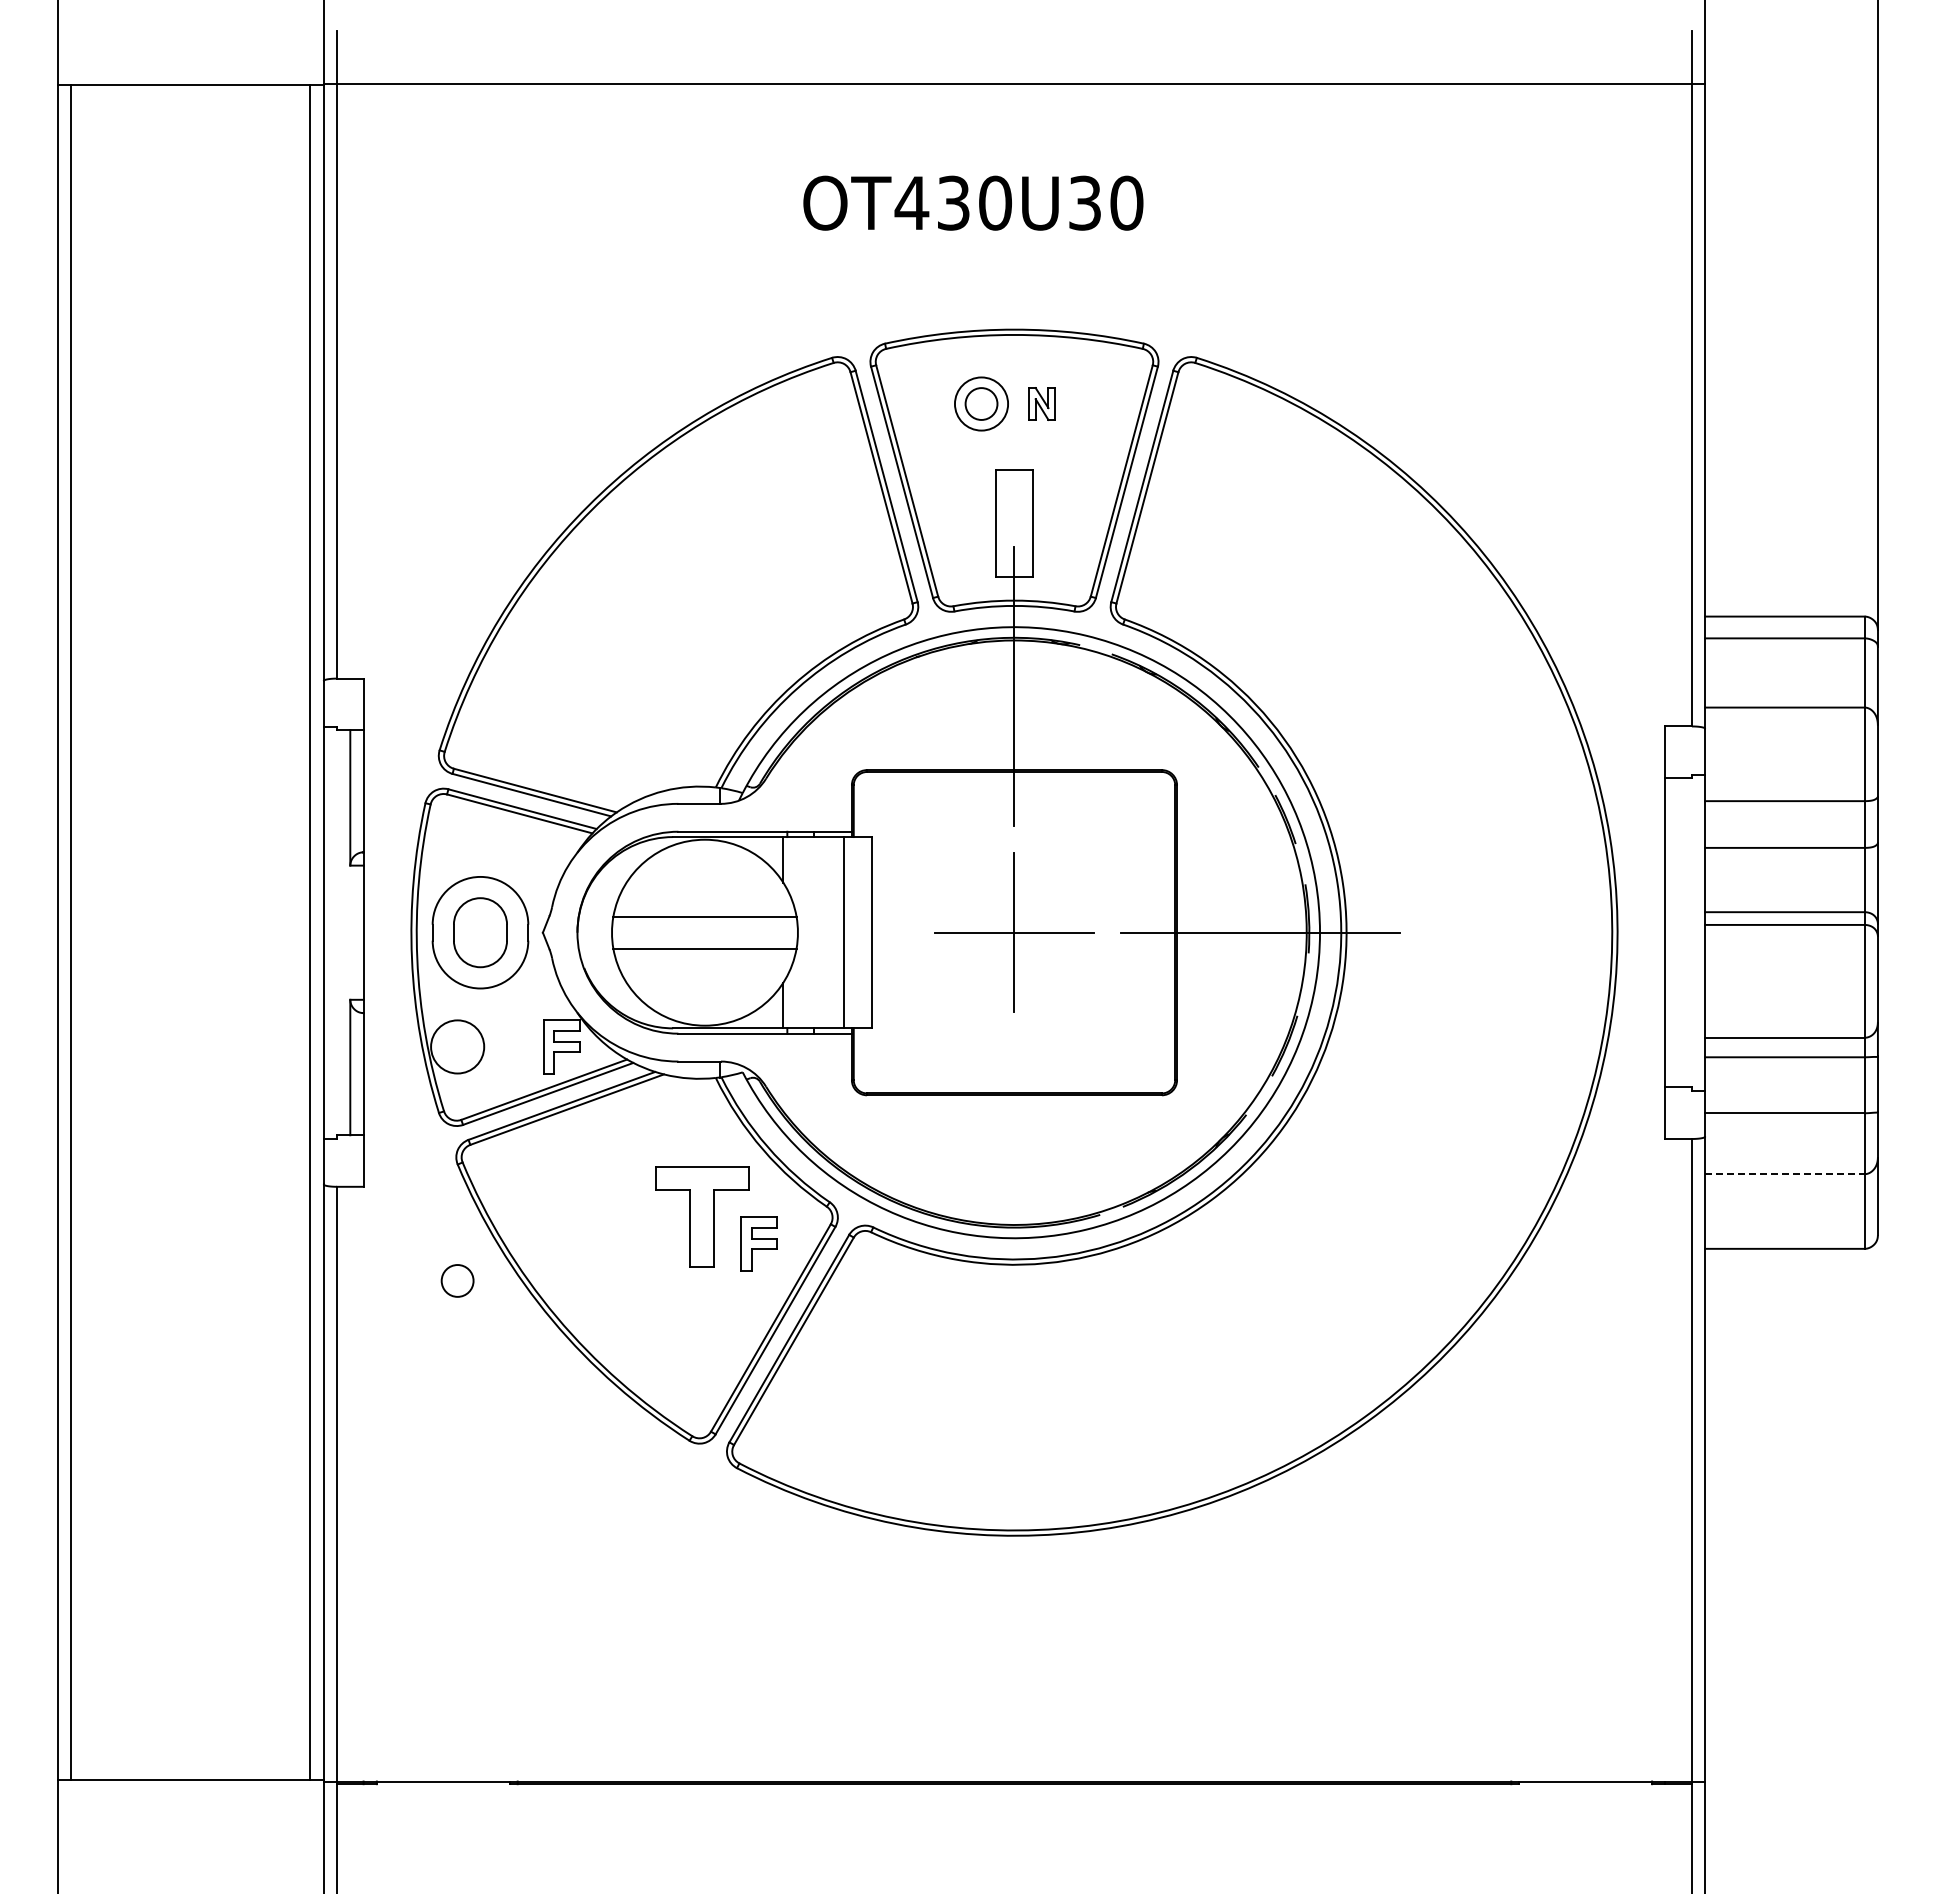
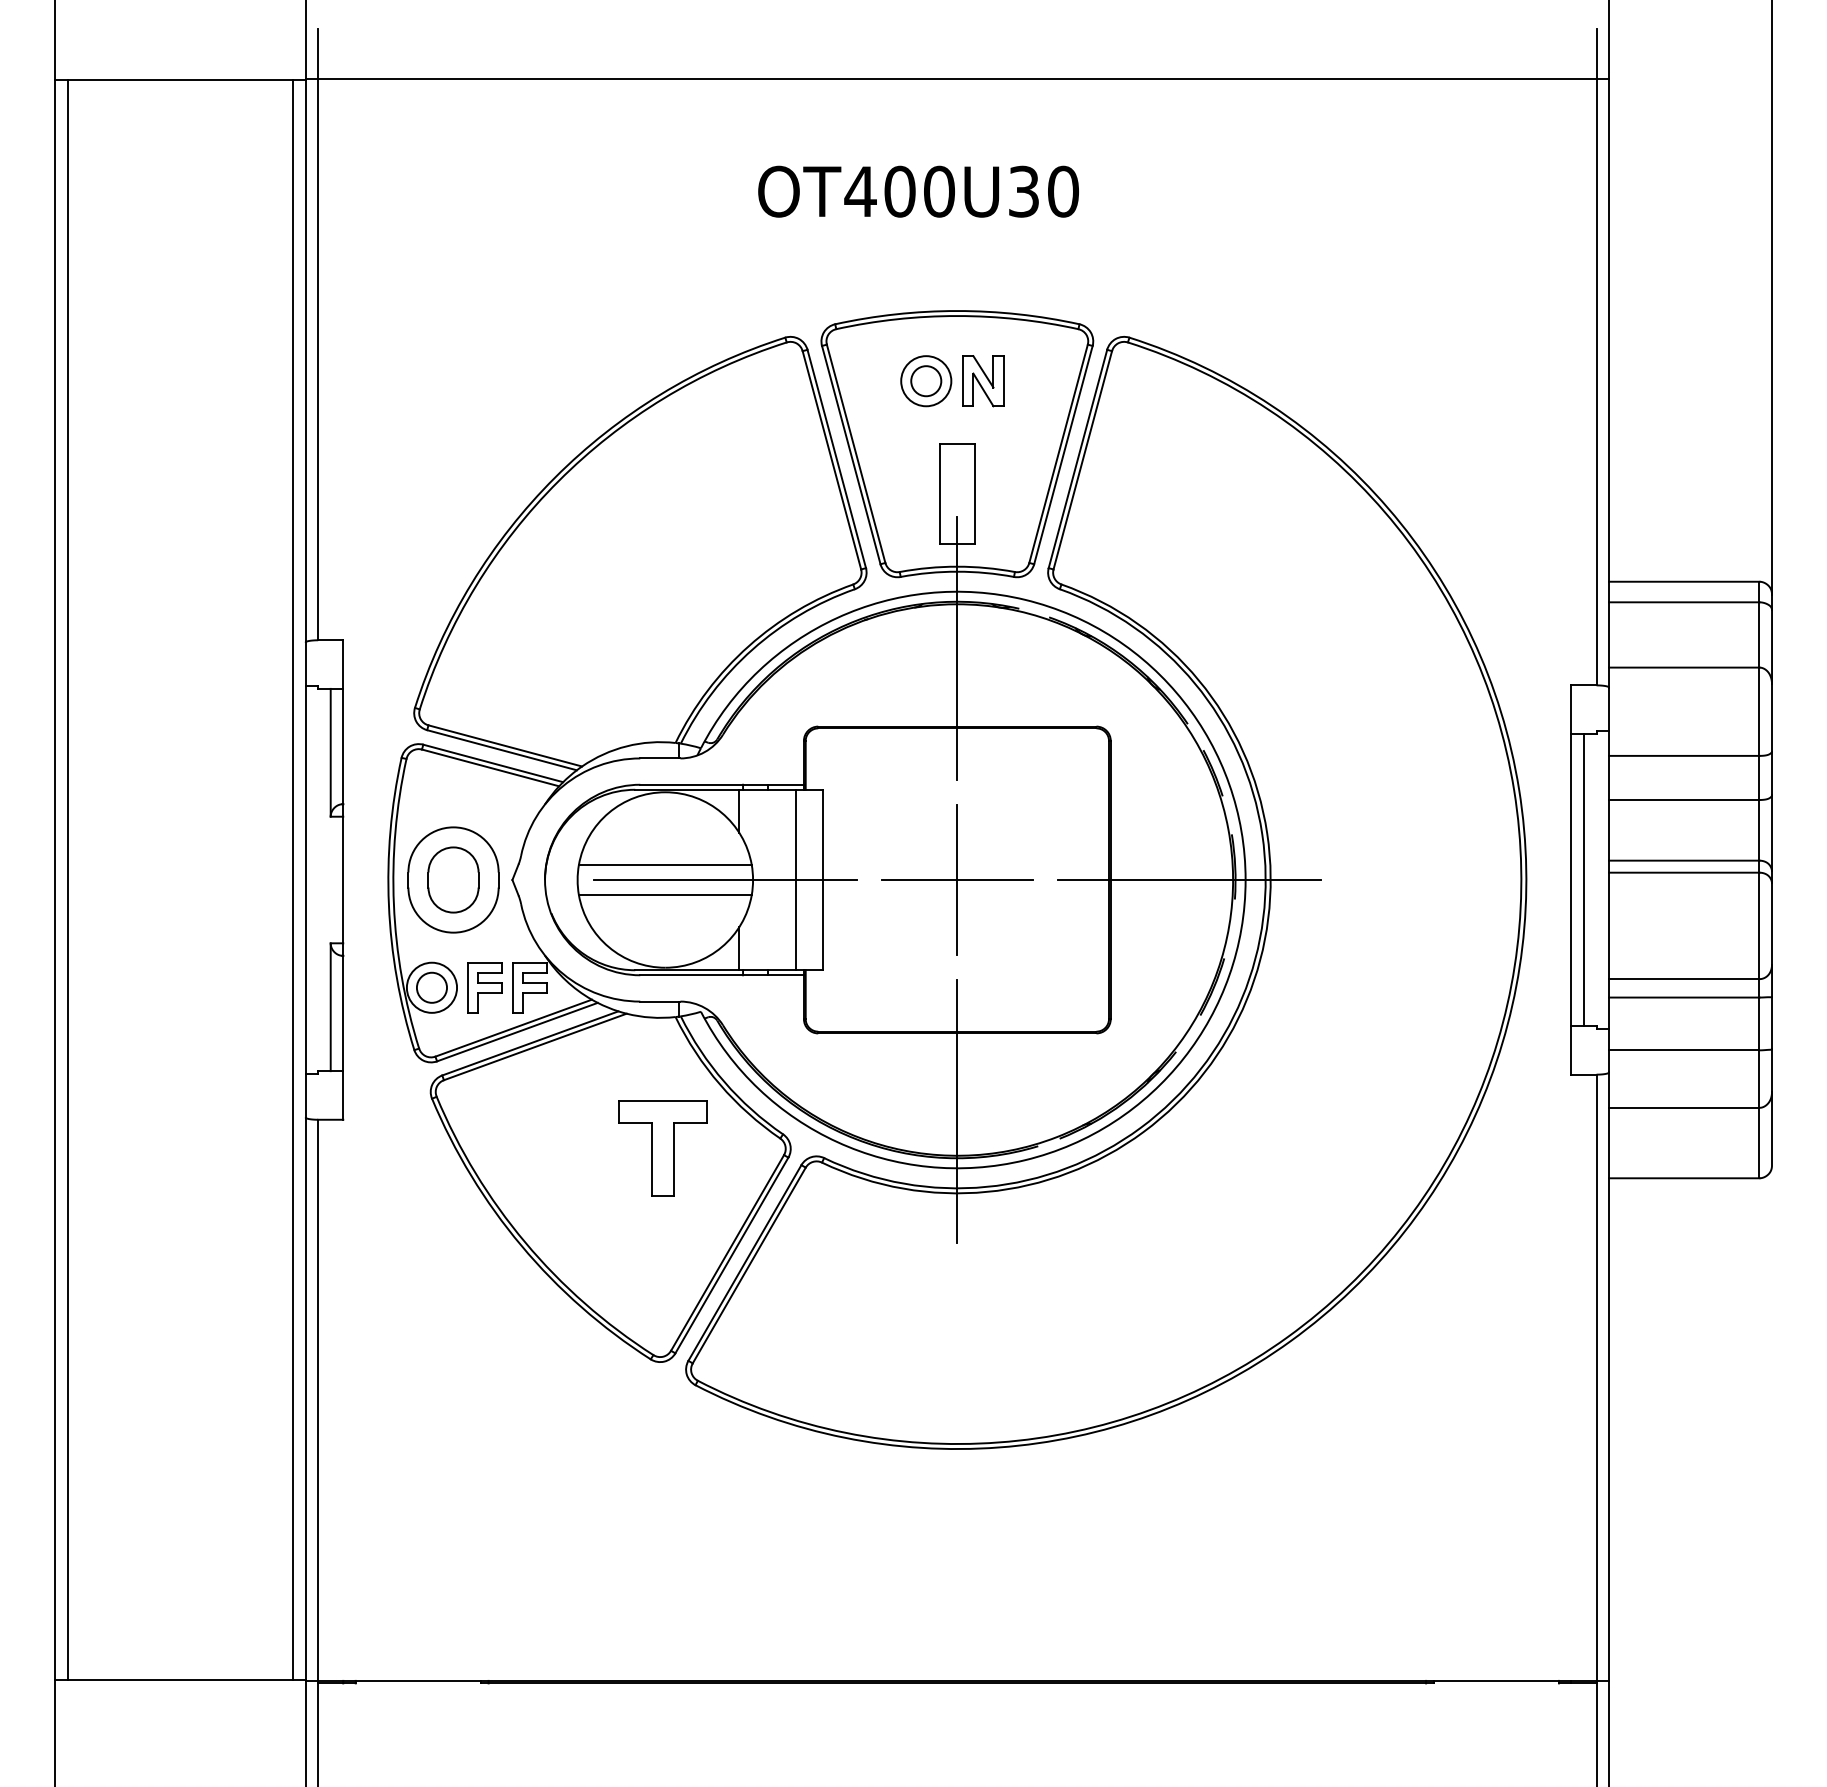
text: (953, 202) -> (899, 191), OT430U30 -> OT400U30
part: (1041, 403) -> (982, 380), size x1.67
line: (768, 932) -> (725, 879), added
line: (1678, 932) -> (1583, 879), added
line: (1784, 1174) -> (1683, 1108), dashed -> solid
line: (1014, 1177) -> (957, 1110), added
part: (758, 1243) -> (484, 987), moved
circle: (457, 1280) -> (431, 987), moved

